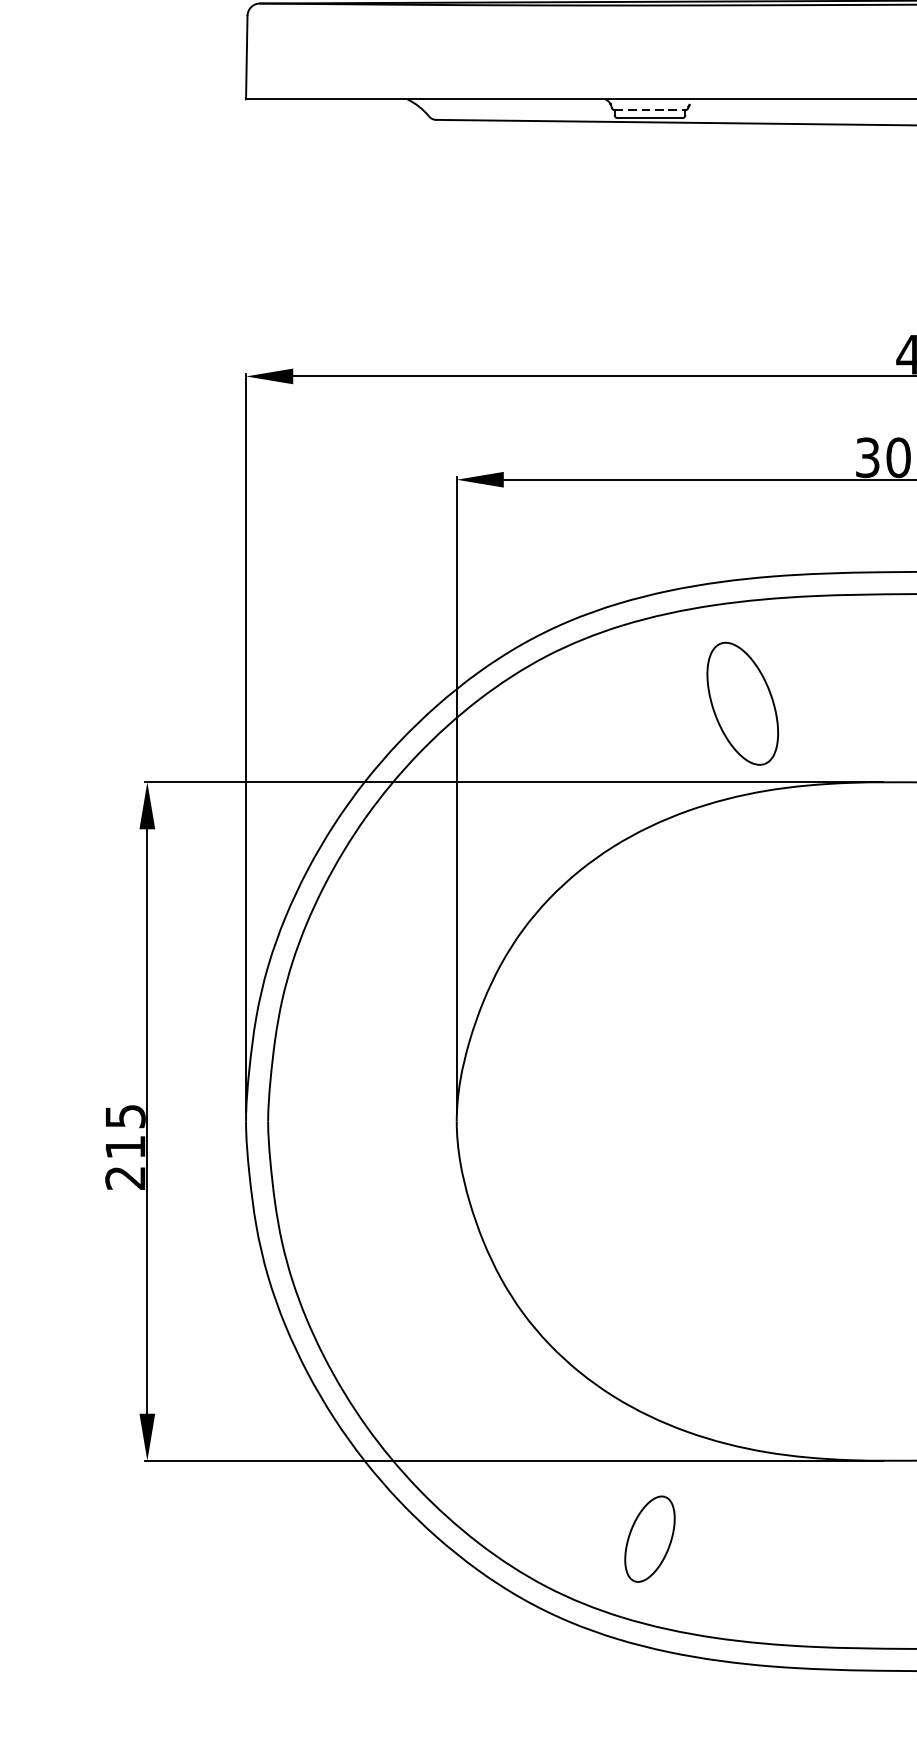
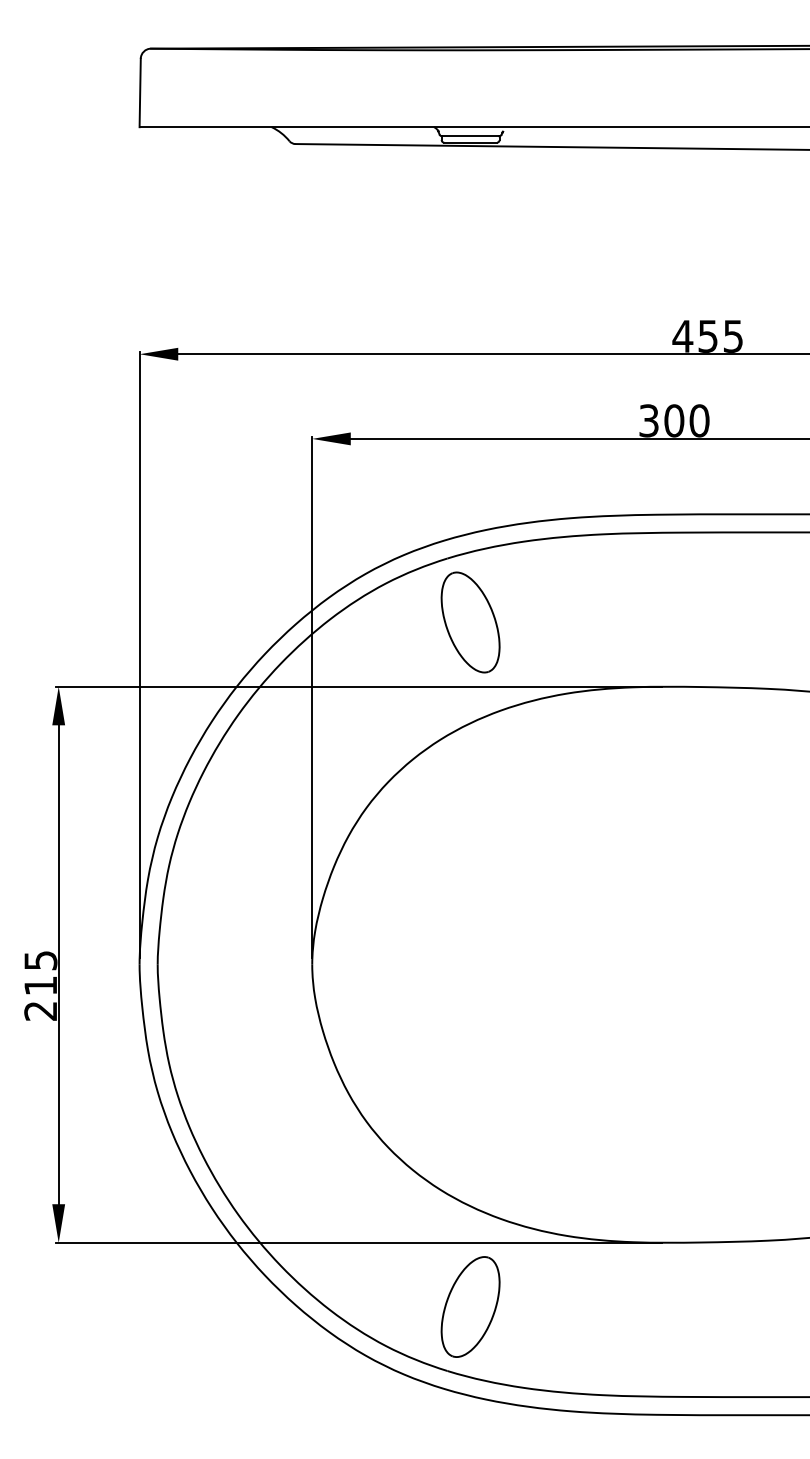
line: (649, 110) -> (470, 136), dashed -> solid
part: (742, 703) -> (470, 622), moved
part: (649, 1538) -> (470, 1306), size x1.43

